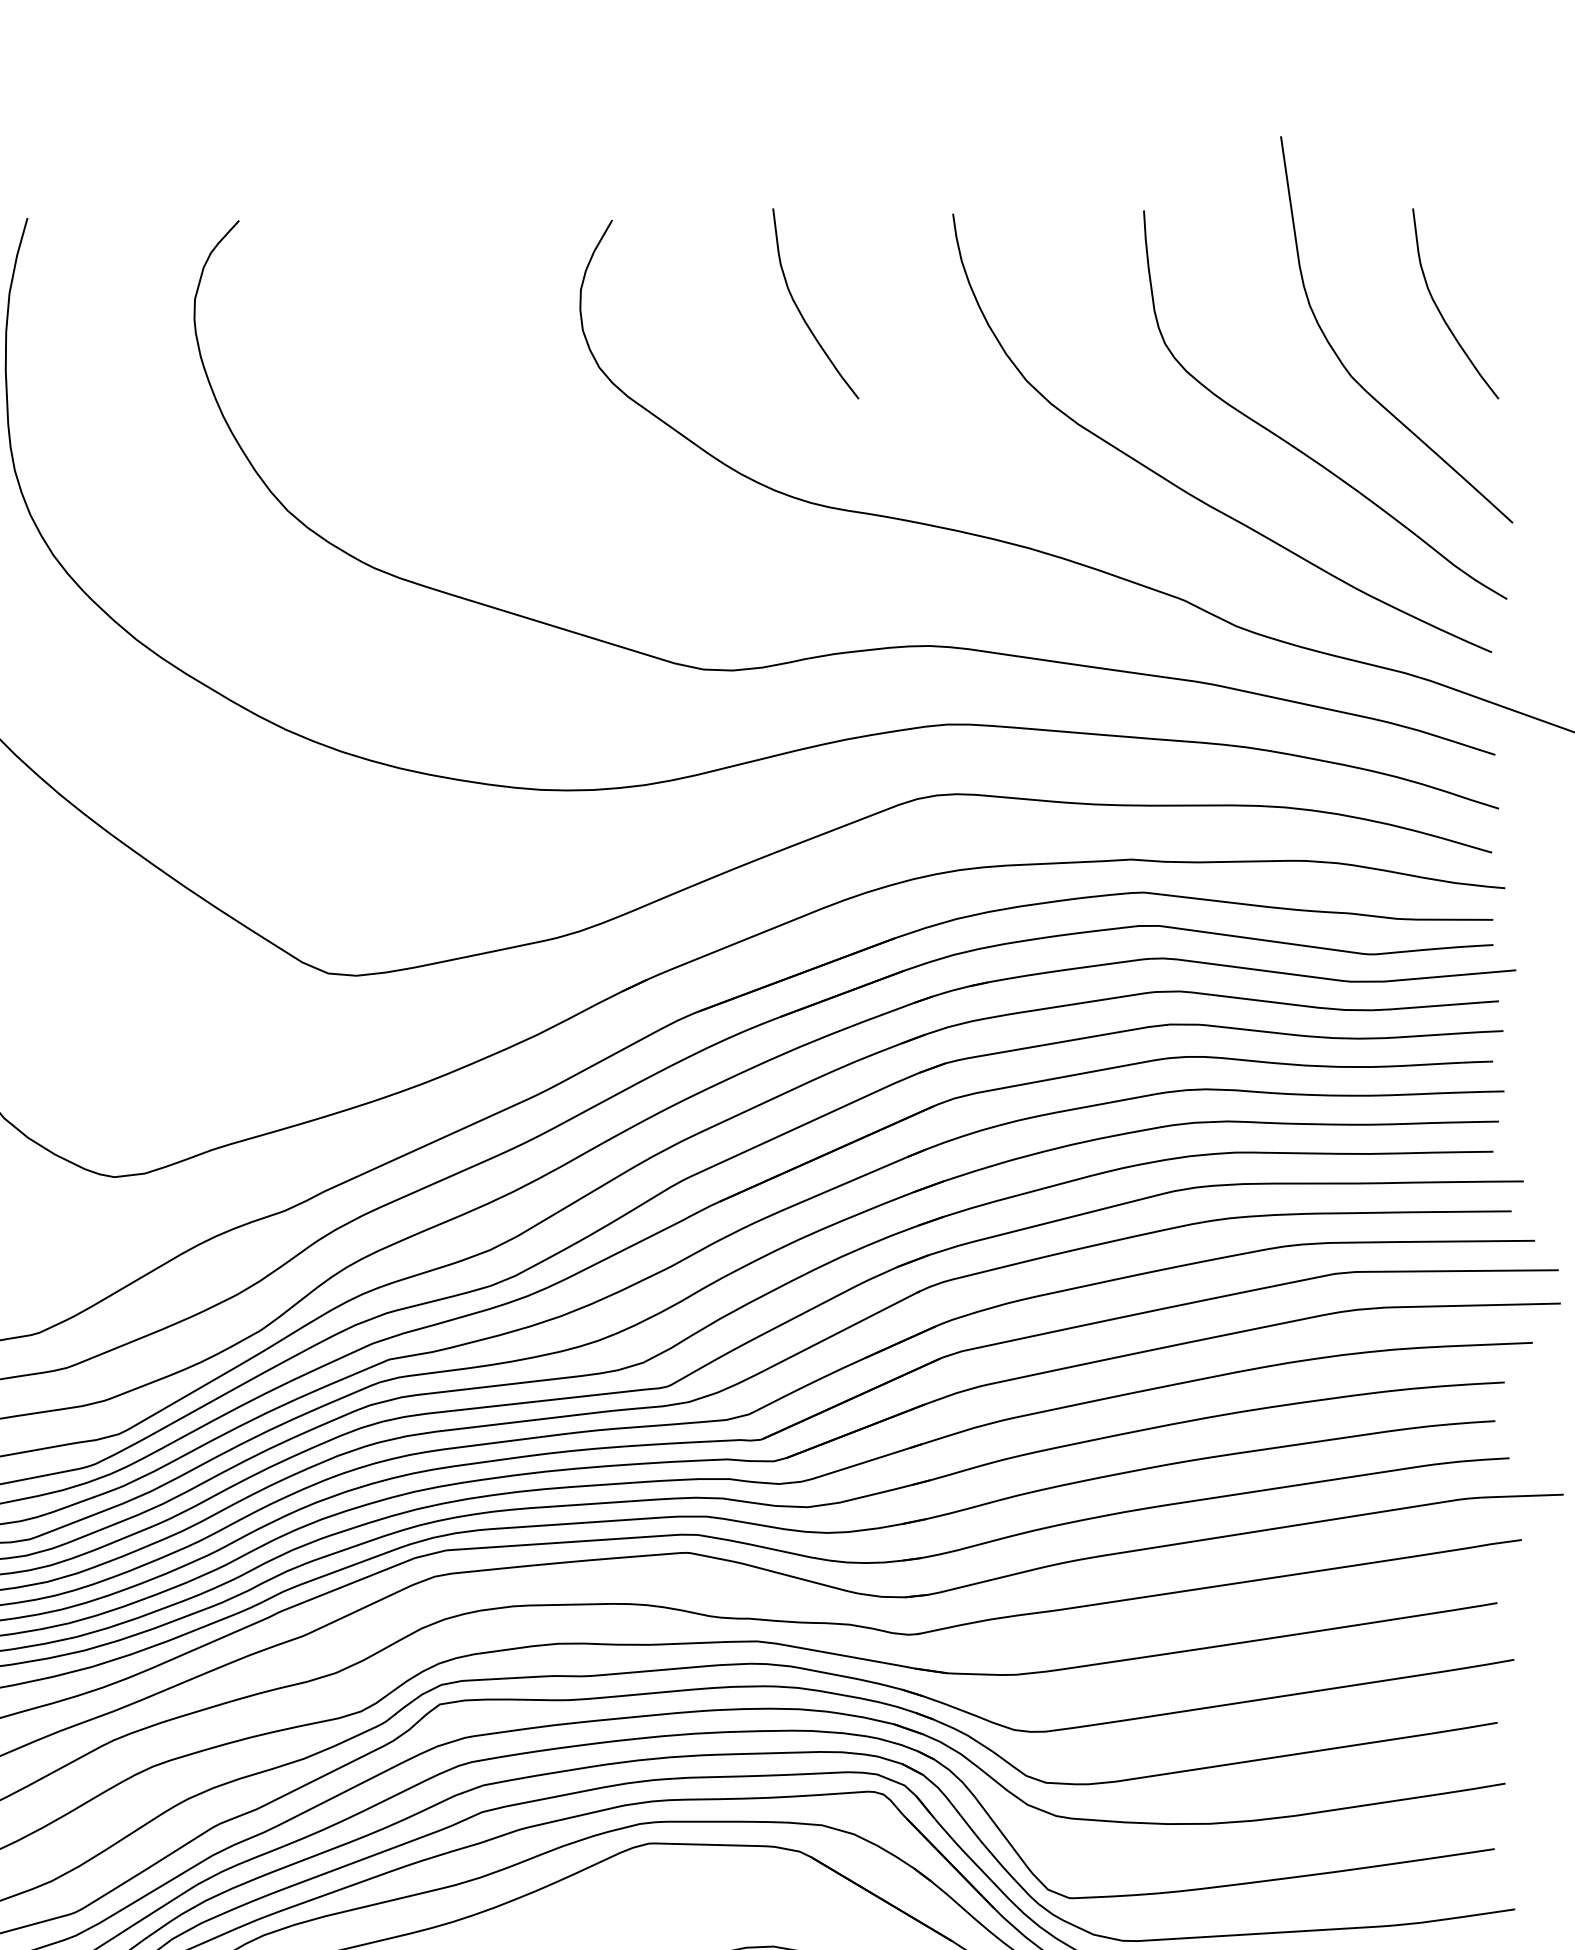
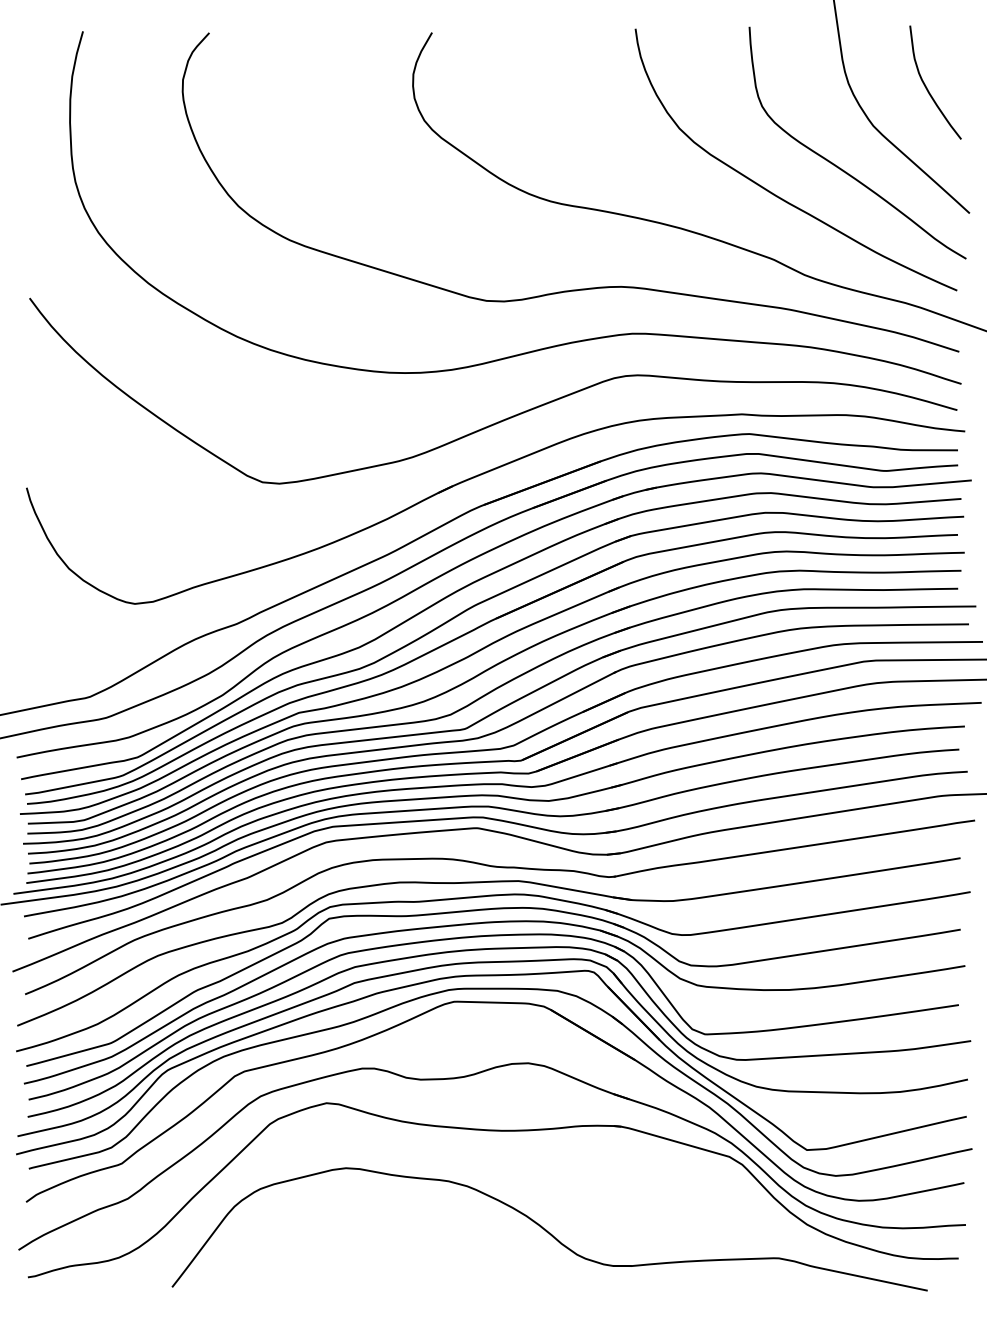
curve: (802, 312) -> (545, 87), removed

